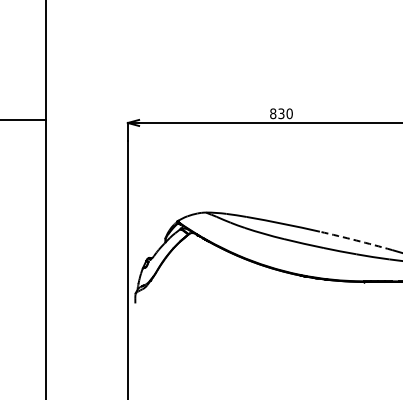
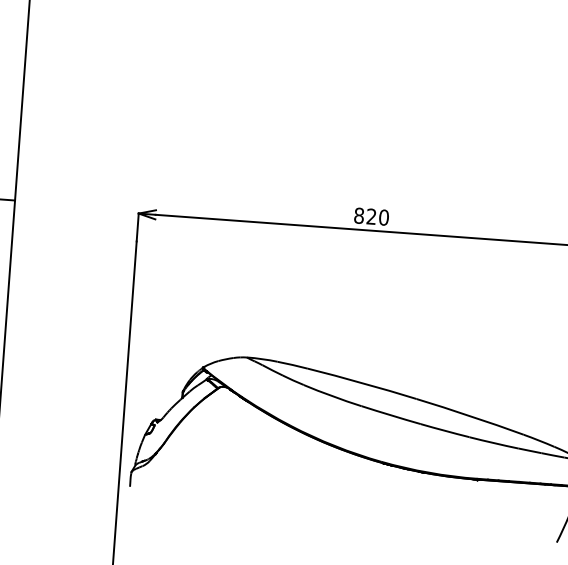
text: (281, 114) -> (371, 217), 830 -> 820
arc: (356, 240) -> (470, 416), dashed -> solid

